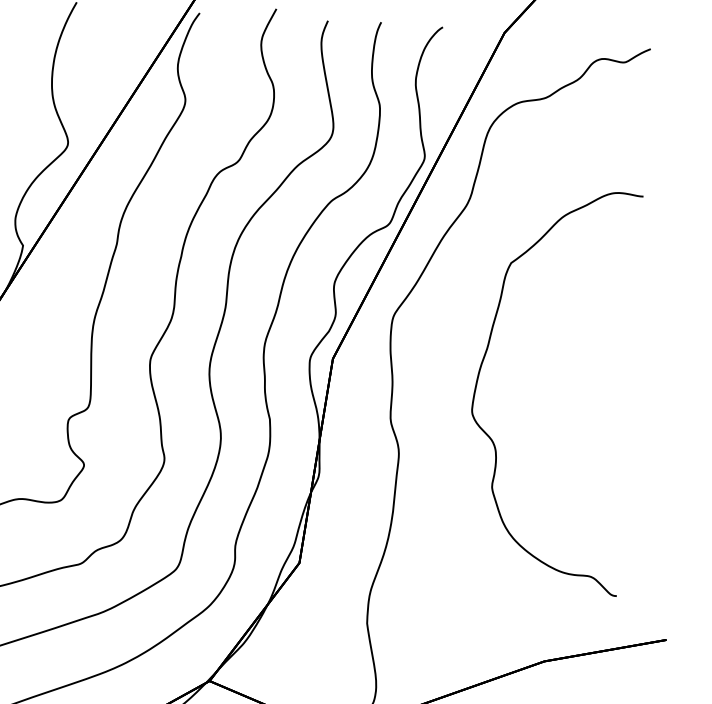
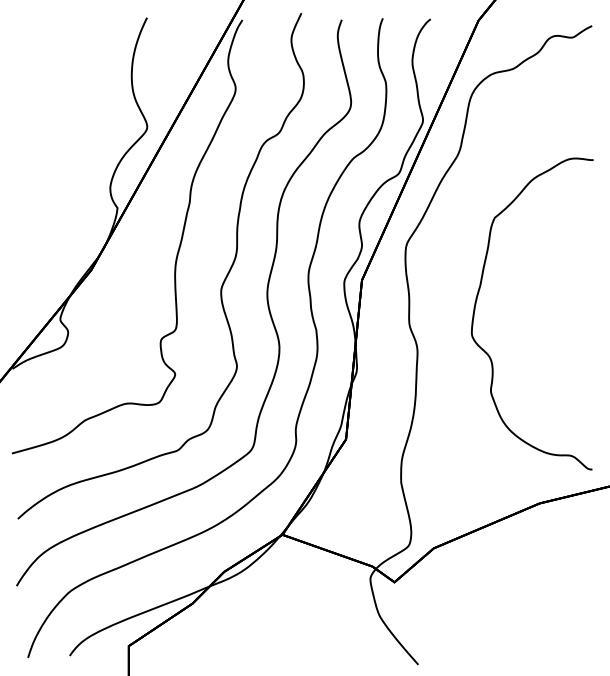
curve: (482, 368) -> (477, 300), moved

